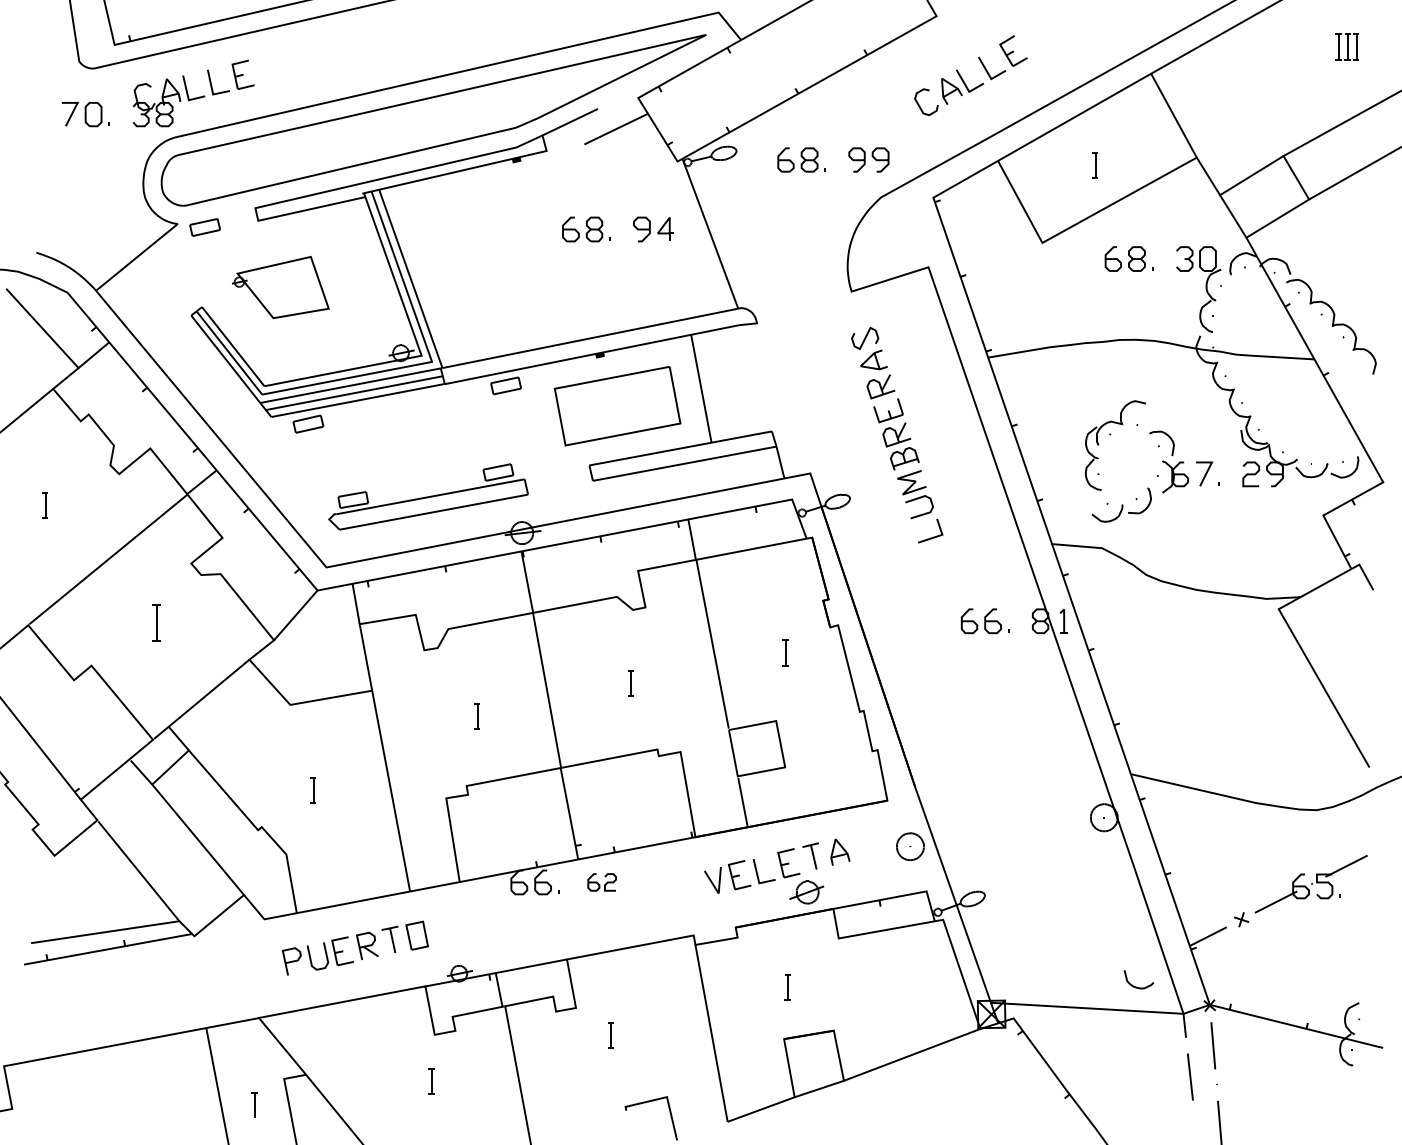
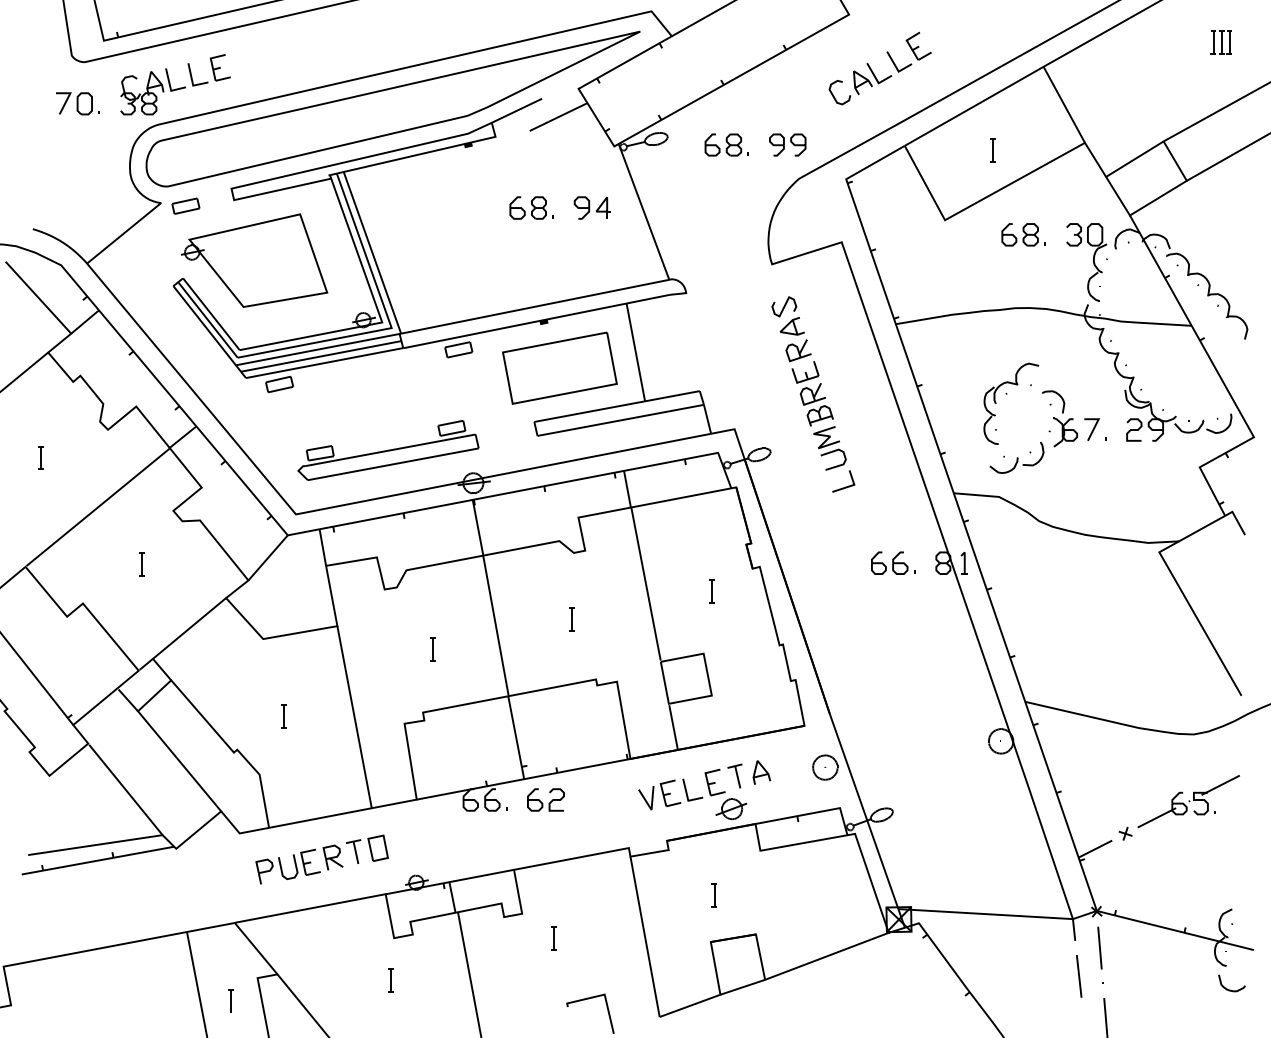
part: (280, 287) -> (254, 260), size x1.67
part: (156, 622) -> (141, 564), size x0.71
part: (601, 882) -> (545, 800), size x1.43
curve: (1134, 985) -> (1227, 988), moved

